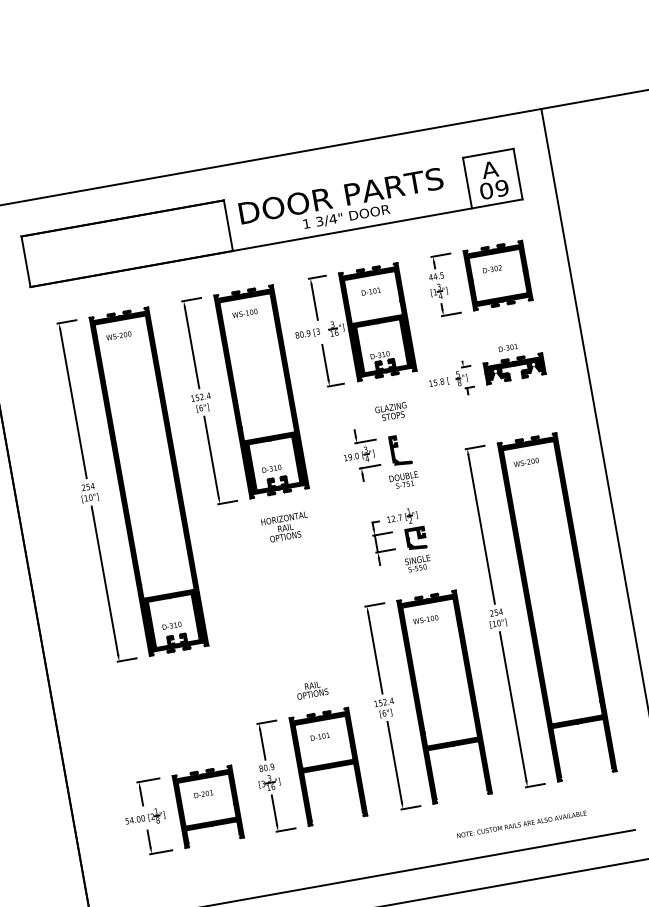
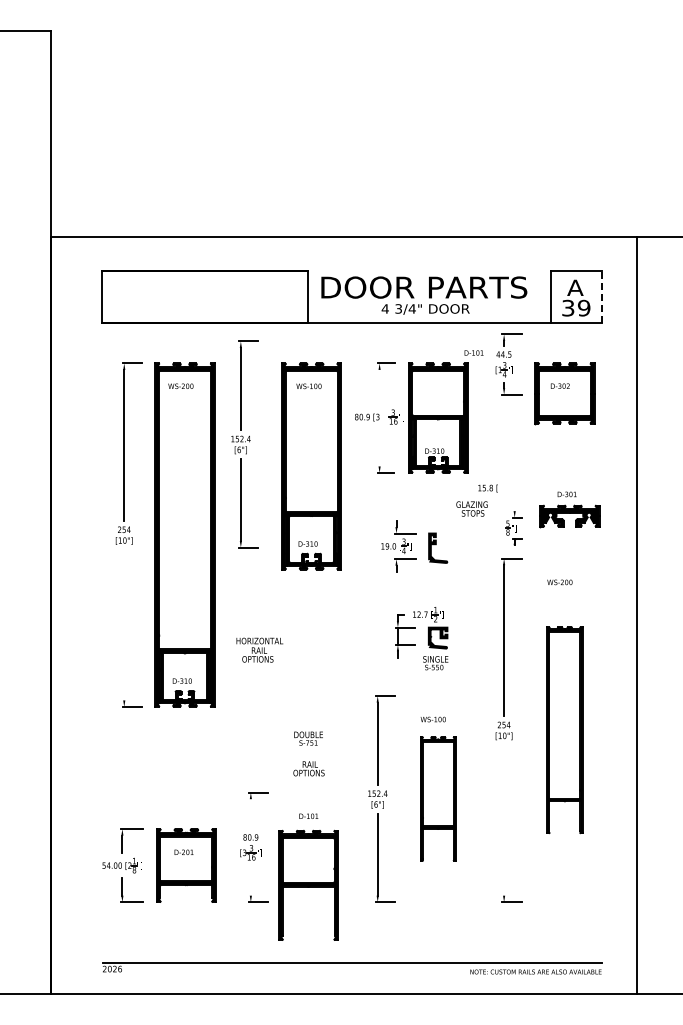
line: (518, 174) -> (602, 297), solid -> dashed
text: (486, 190) -> (568, 307), 09 -> 39
text: (305, 223) -> (384, 308), 1 -> 4
part: (442, 285) -> (508, 364), moved
text: (370, 291) -> (473, 352), moved
line: (314, 302) -> (379, 387), removed
line: (325, 362) -> (379, 448), removed
part: (513, 362) -> (569, 509), moved
part: (464, 378) -> (513, 528), moved
part: (205, 401) -> (244, 444), moved
text: (390, 411) -> (471, 508), moved
text: (404, 480) -> (308, 738), moved
text: (285, 526) -> (259, 649), moved
line: (105, 580) -> (124, 624), removed
part: (556, 606) -> (564, 729), size x0.6
part: (444, 696) -> (438, 798), size x0.6
line: (513, 705) -> (504, 819), removed
line: (262, 745) -> (250, 814), removed
part: (328, 766) -> (308, 884), moved
line: (274, 810) -> (250, 880), removed
text: (521, 824) -> (535, 971), moved

